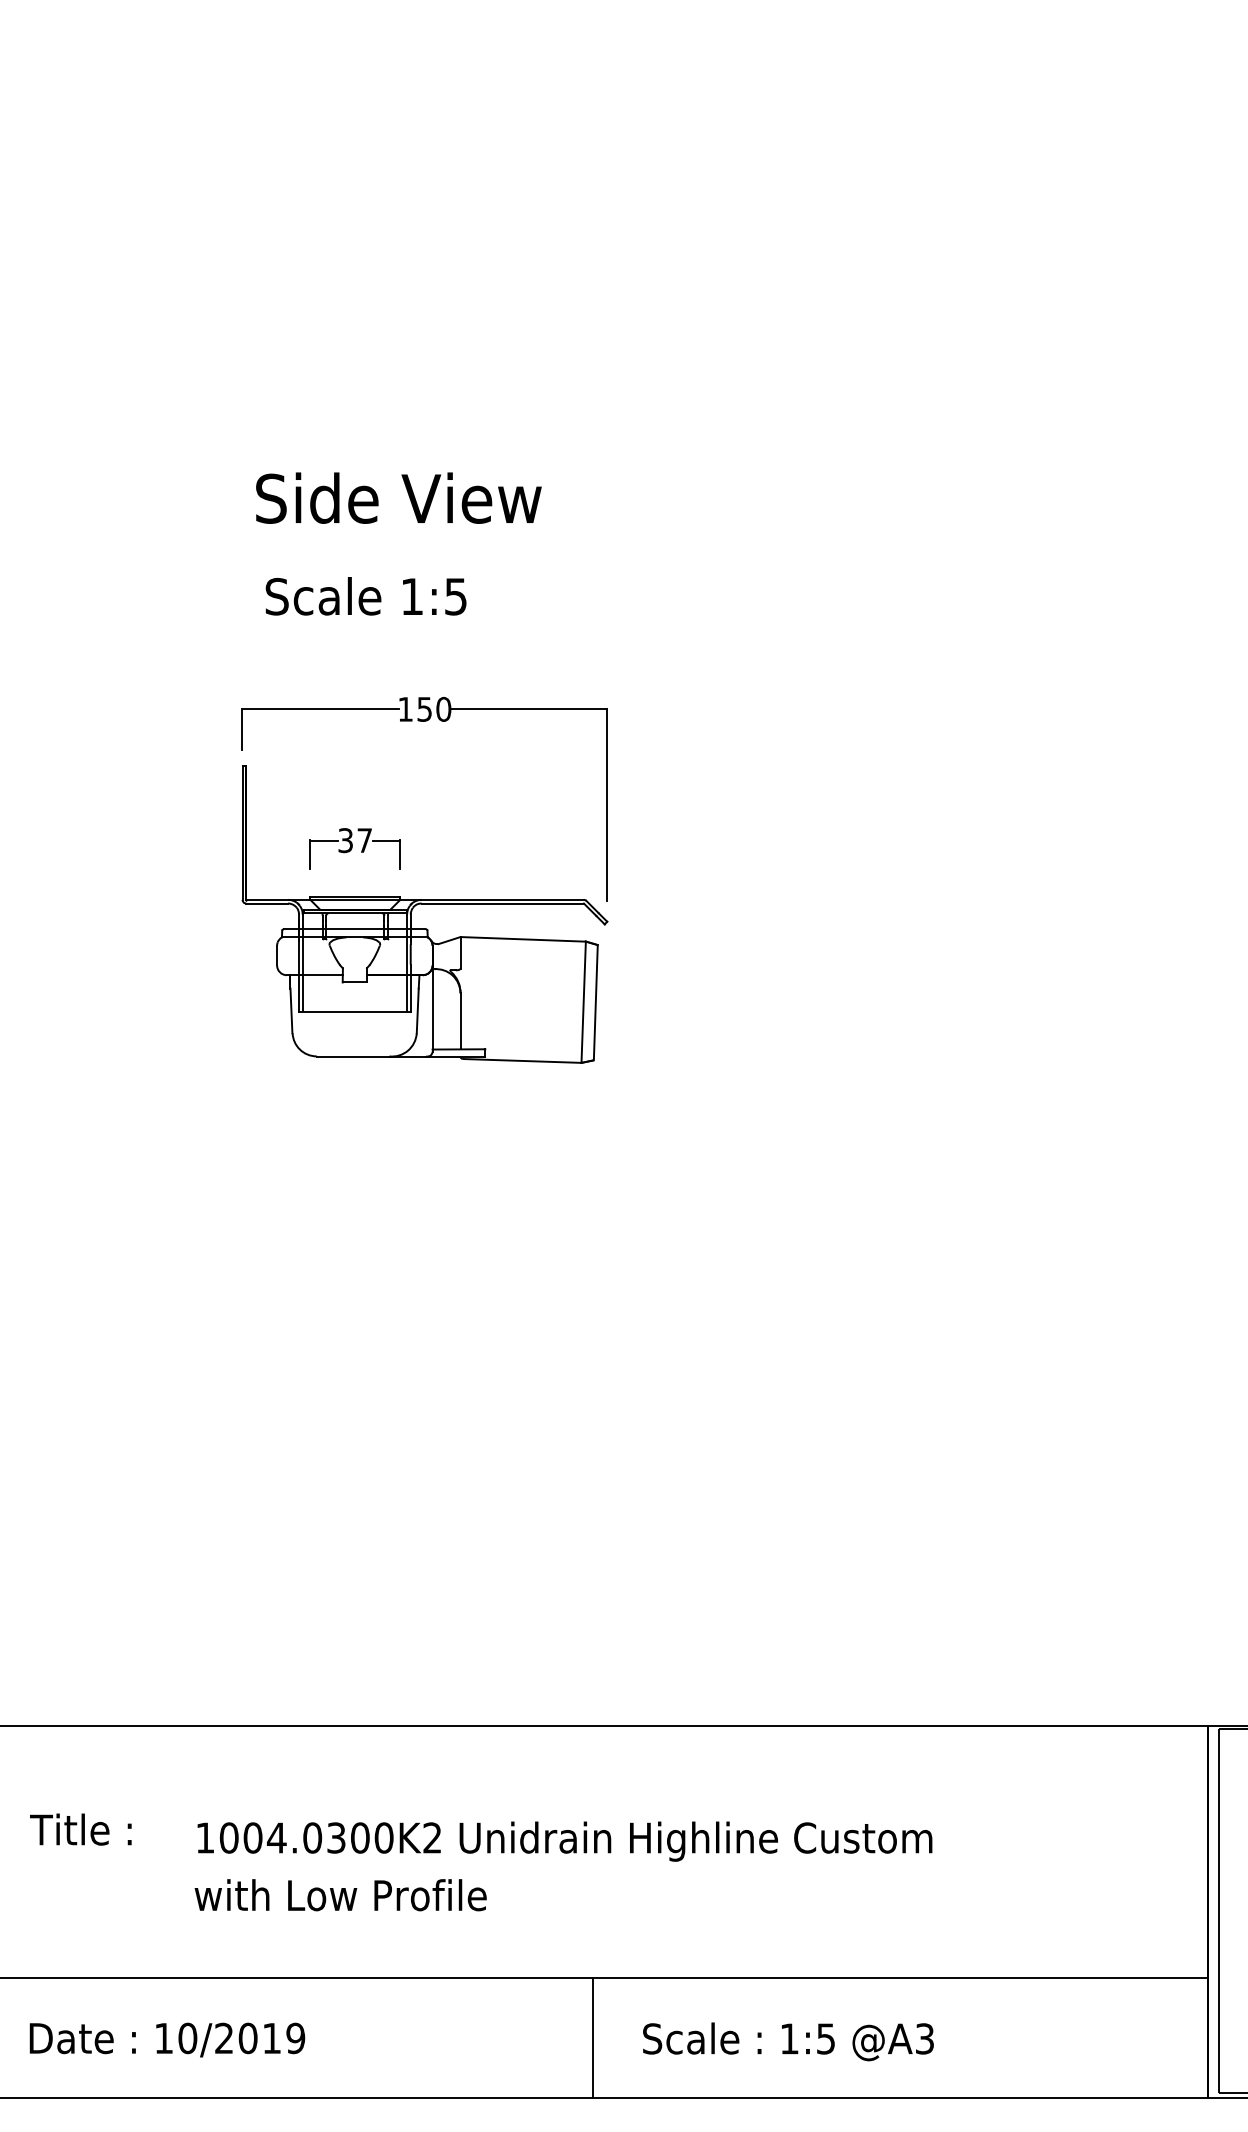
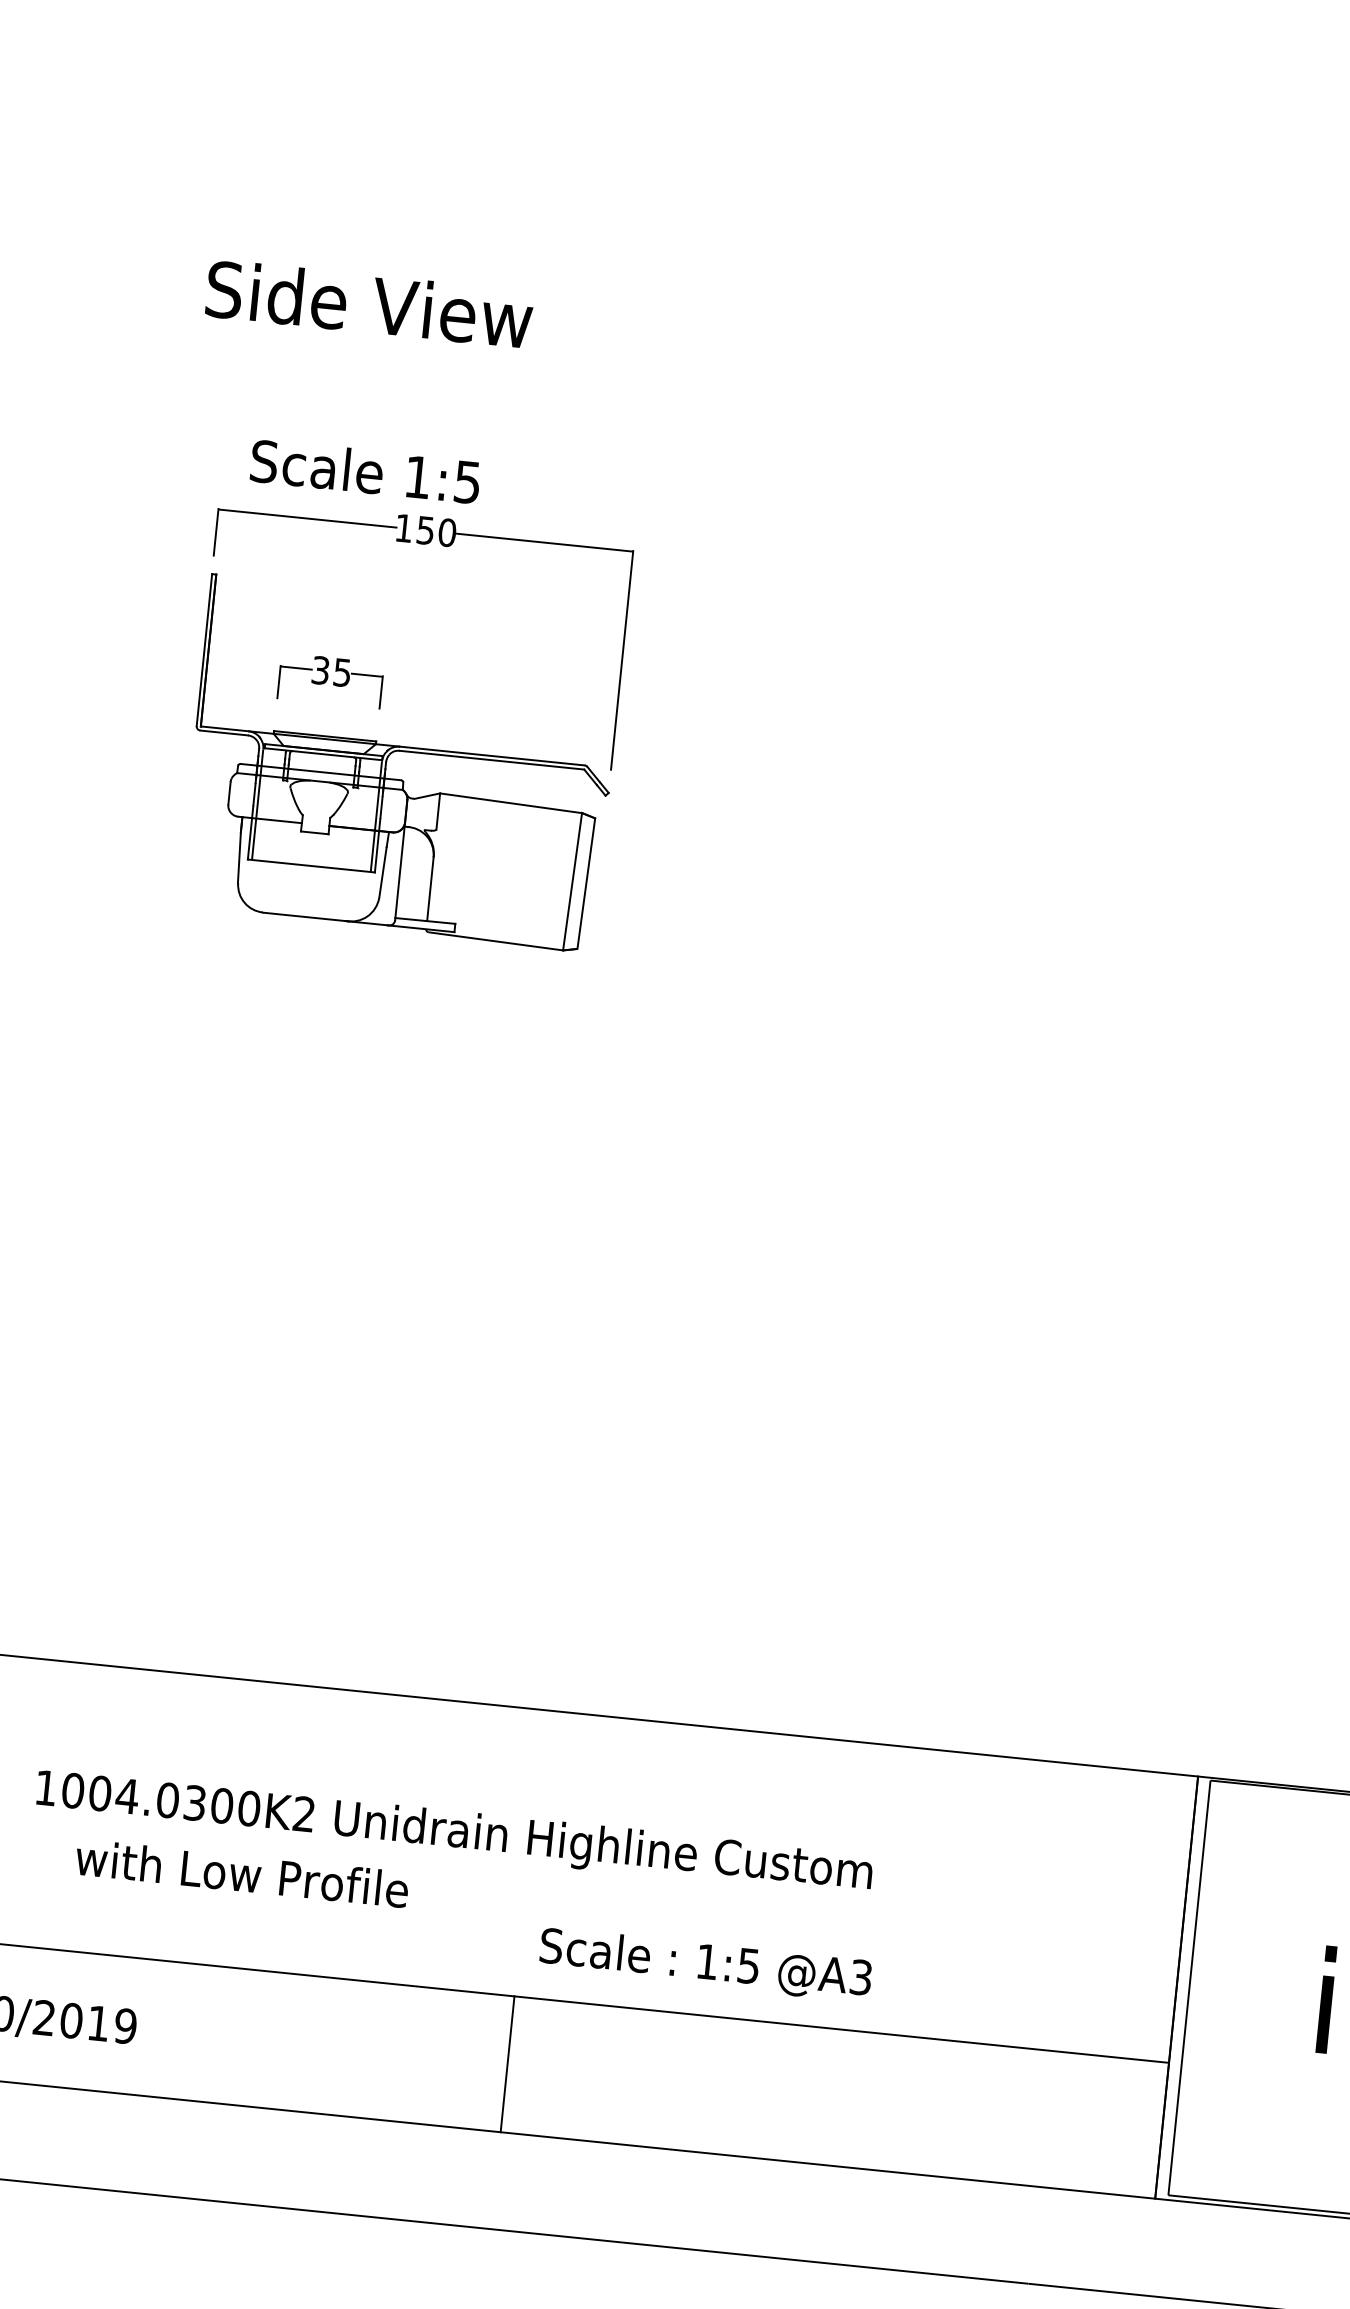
text: (398, 497) -> (369, 303), moved
text: (365, 596) -> (364, 471), moved
text: (364, 840) -> (342, 672), 37 -> 35
text: (340, 1895) -> (241, 1873), moved
line: (592, 2037) -> (507, 2063), moved
text: (788, 2041) -> (705, 1964), moved

